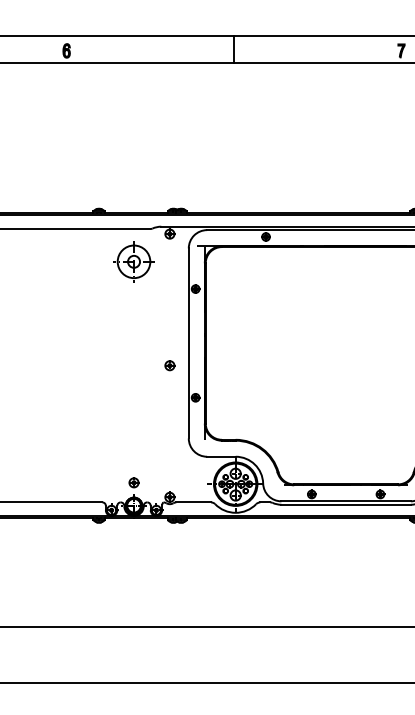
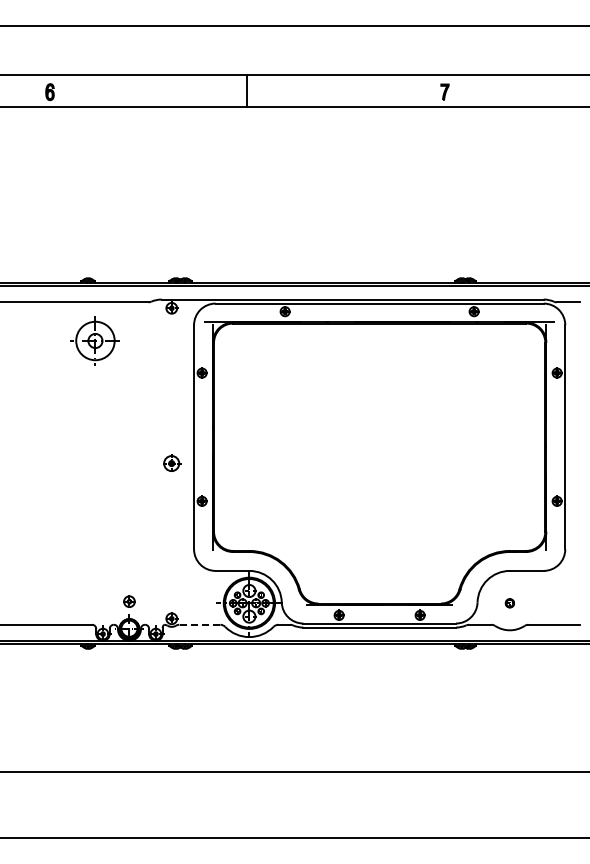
part: (133, 261) -> (94, 340), moved
part: (169, 365) -> (171, 463), size x1.4
line: (193, 502) -> (199, 624), solid -> dashed

